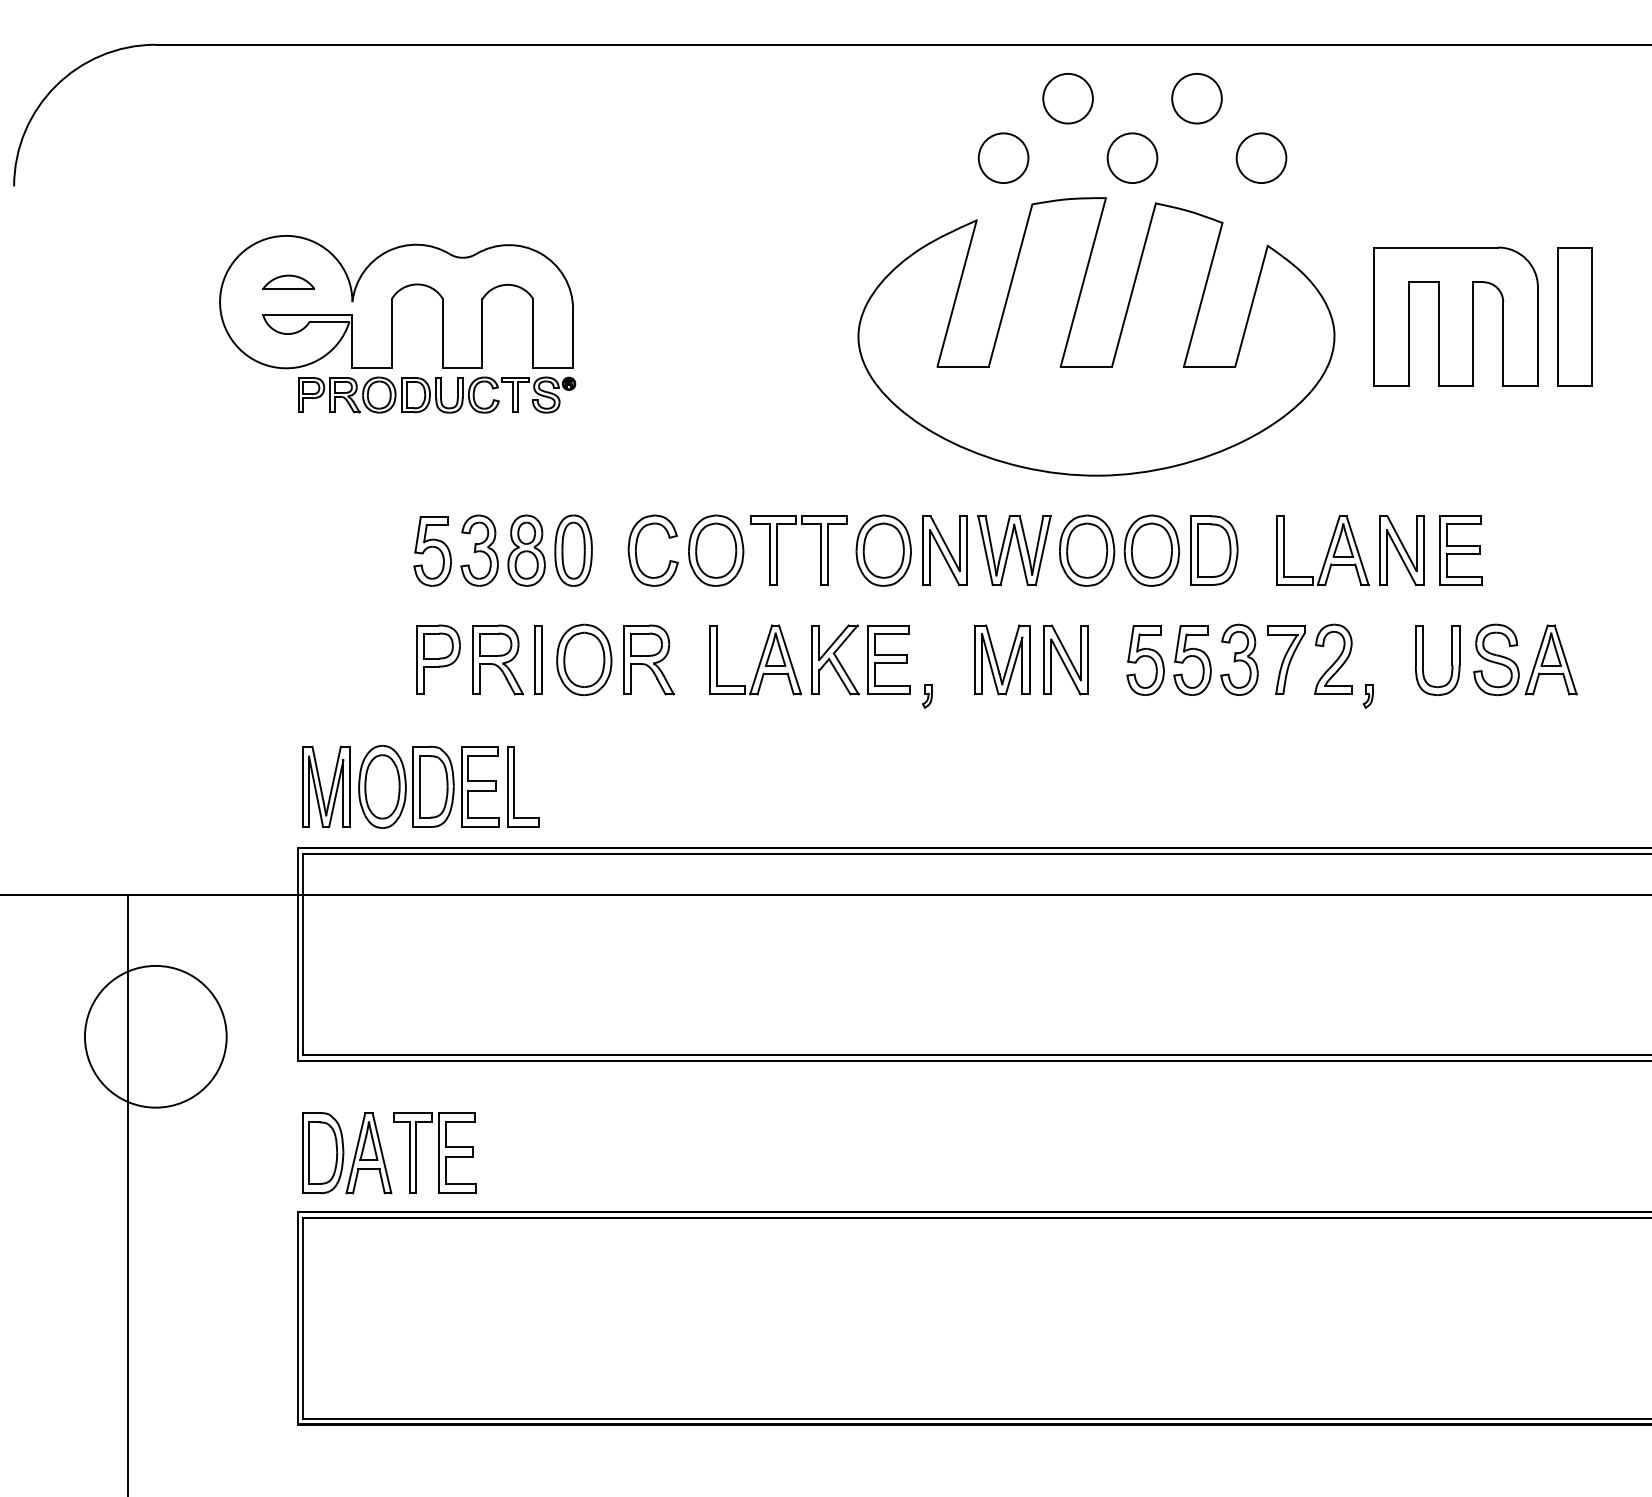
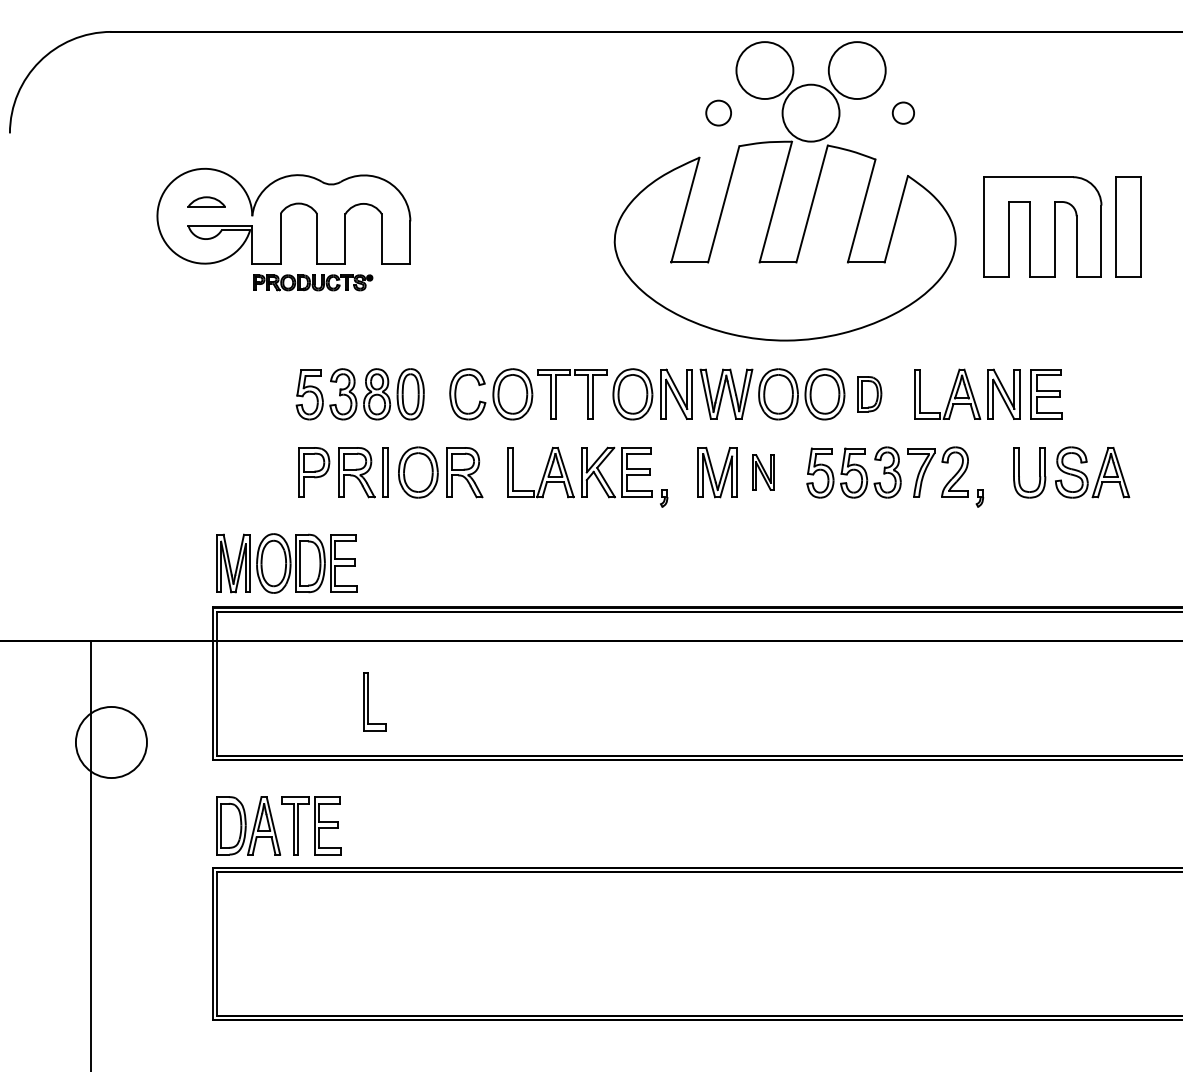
circle: (1067, 98) -> (764, 70), size x1.6
circle: (1196, 98) -> (856, 70), size x1.6
circle: (1003, 157) -> (718, 112), size x0.7
circle: (1132, 158) -> (811, 113), size x1.6
circle: (1261, 158) -> (903, 113), size x0.6
part: (437, 394) -> (313, 282), size x0.6
part: (1214, 550) -> (869, 394), size x0.7
part: (1065, 659) -> (763, 472), size x0.7
part: (514, 786) -> (368, 701), moved
circle: (155, 1036) -> (111, 742), size x0.7

